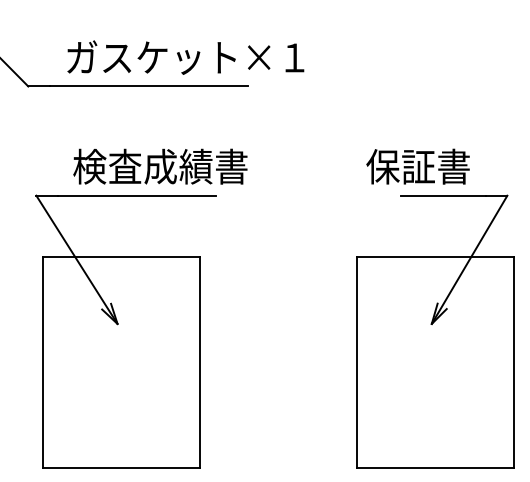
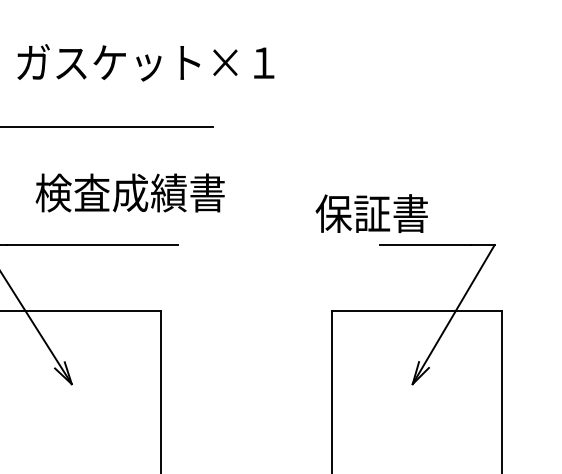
text: (185, 57) -> (145, 62), moved
text: (160, 166) -> (130, 192), moved
text: (417, 166) -> (371, 213), moved

